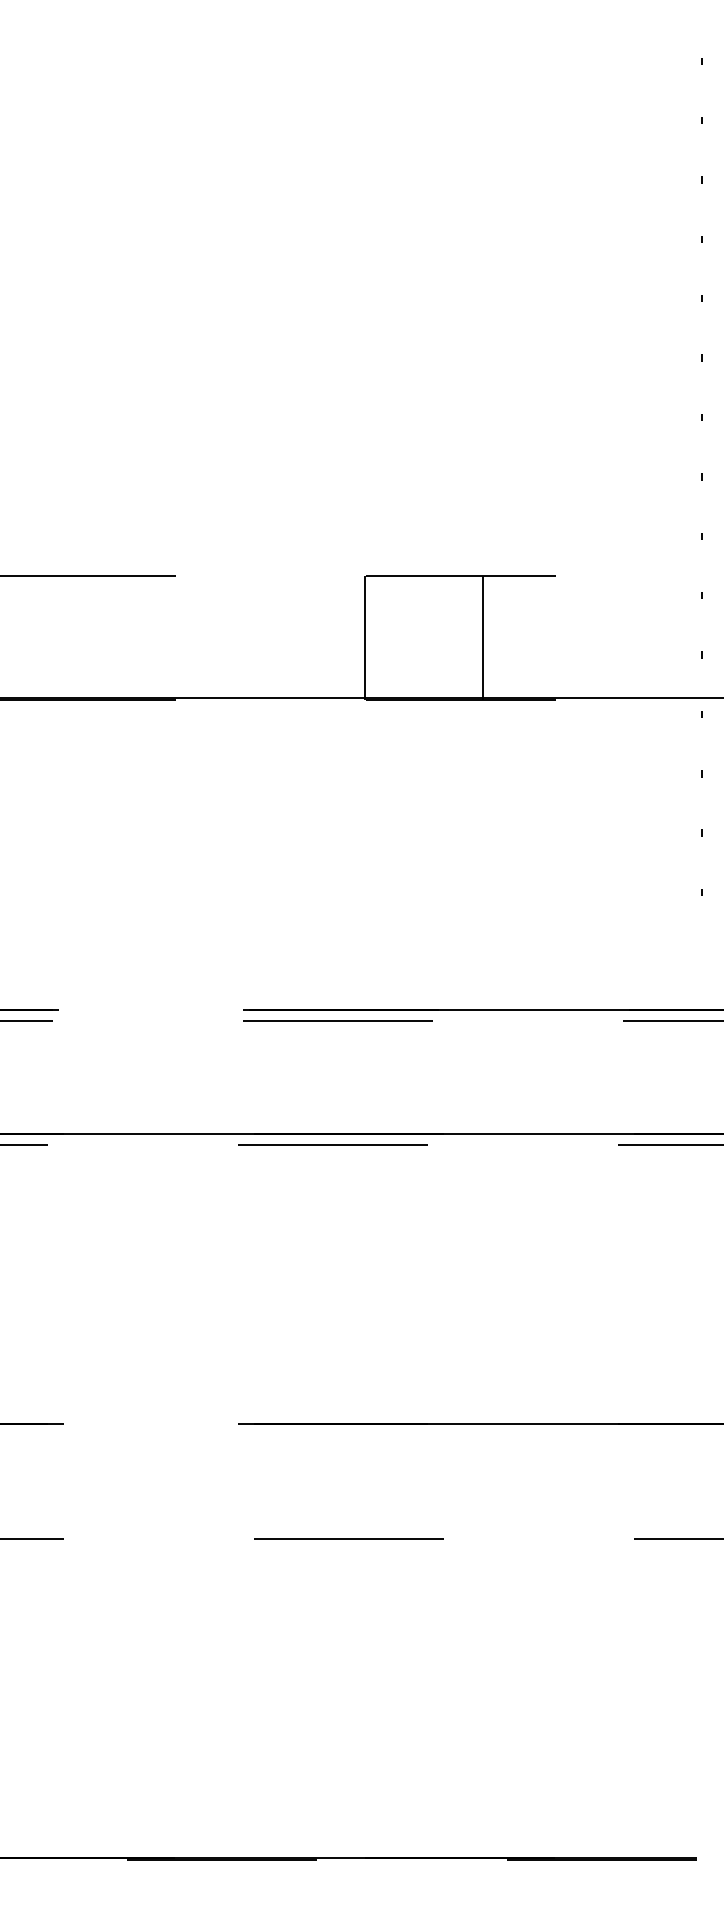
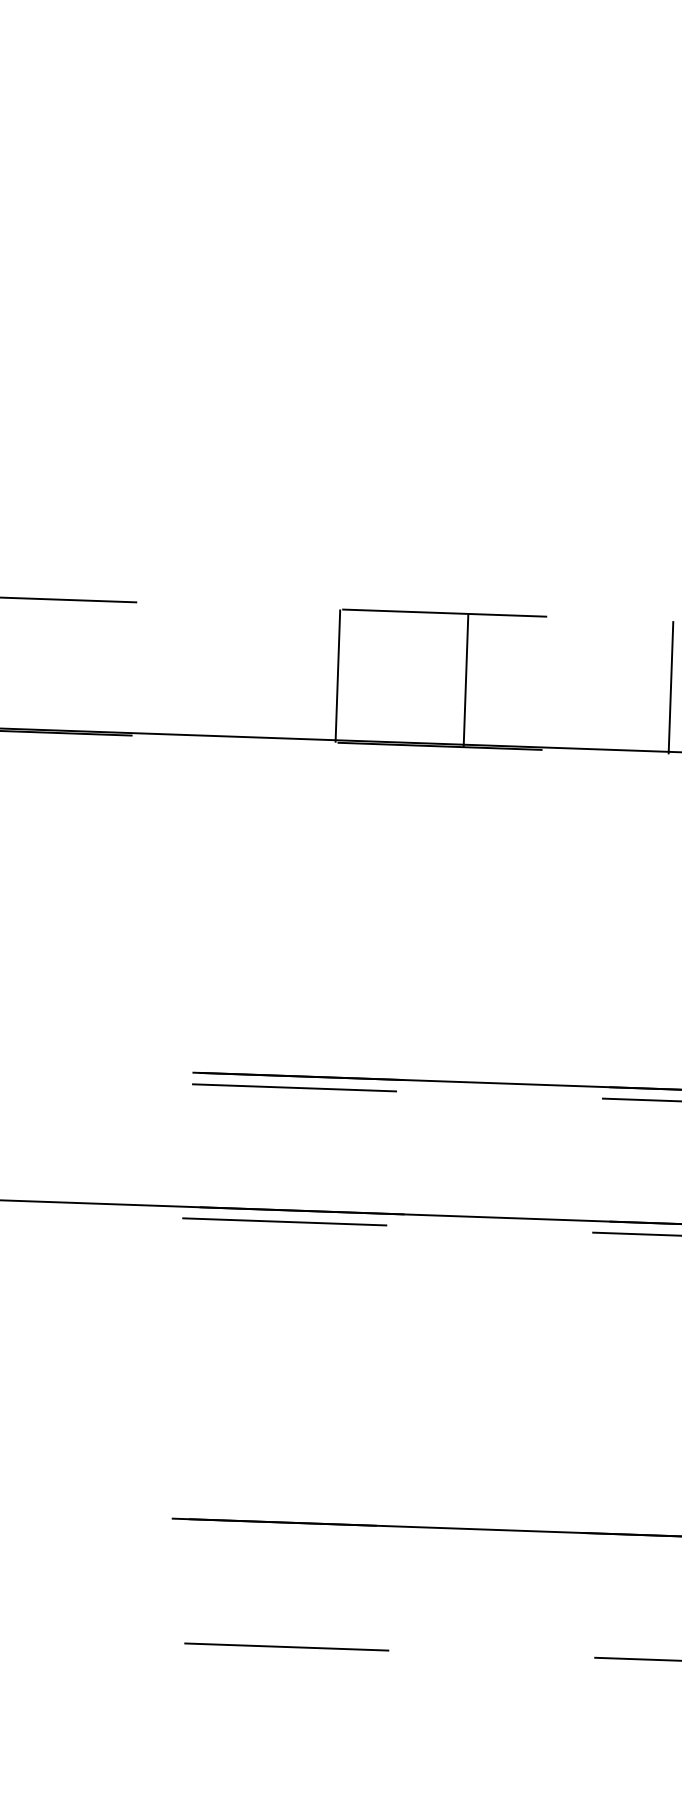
line: (673, 637) -> (671, 687), added

